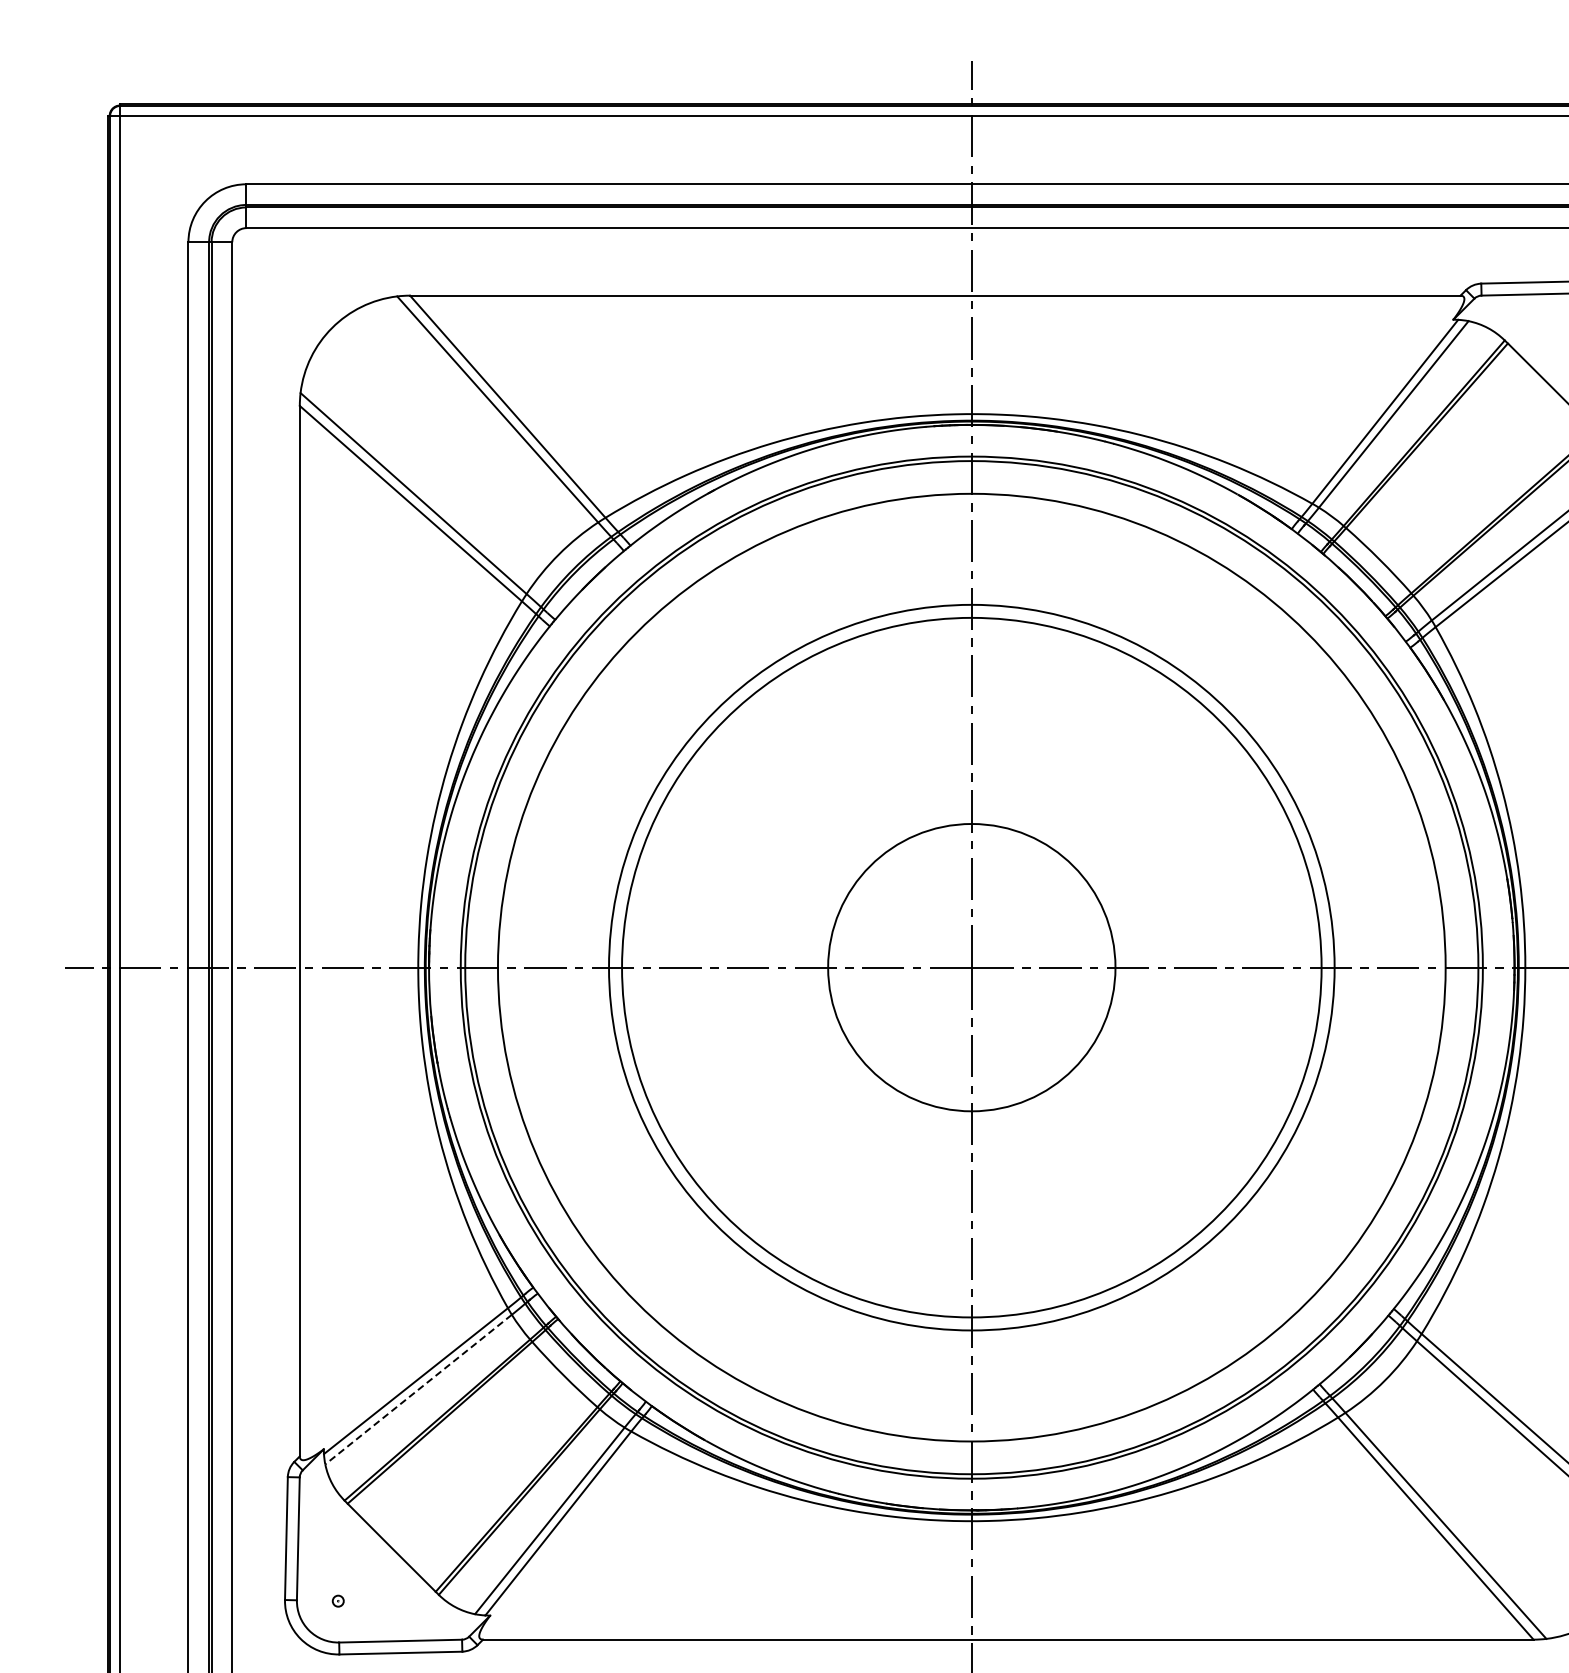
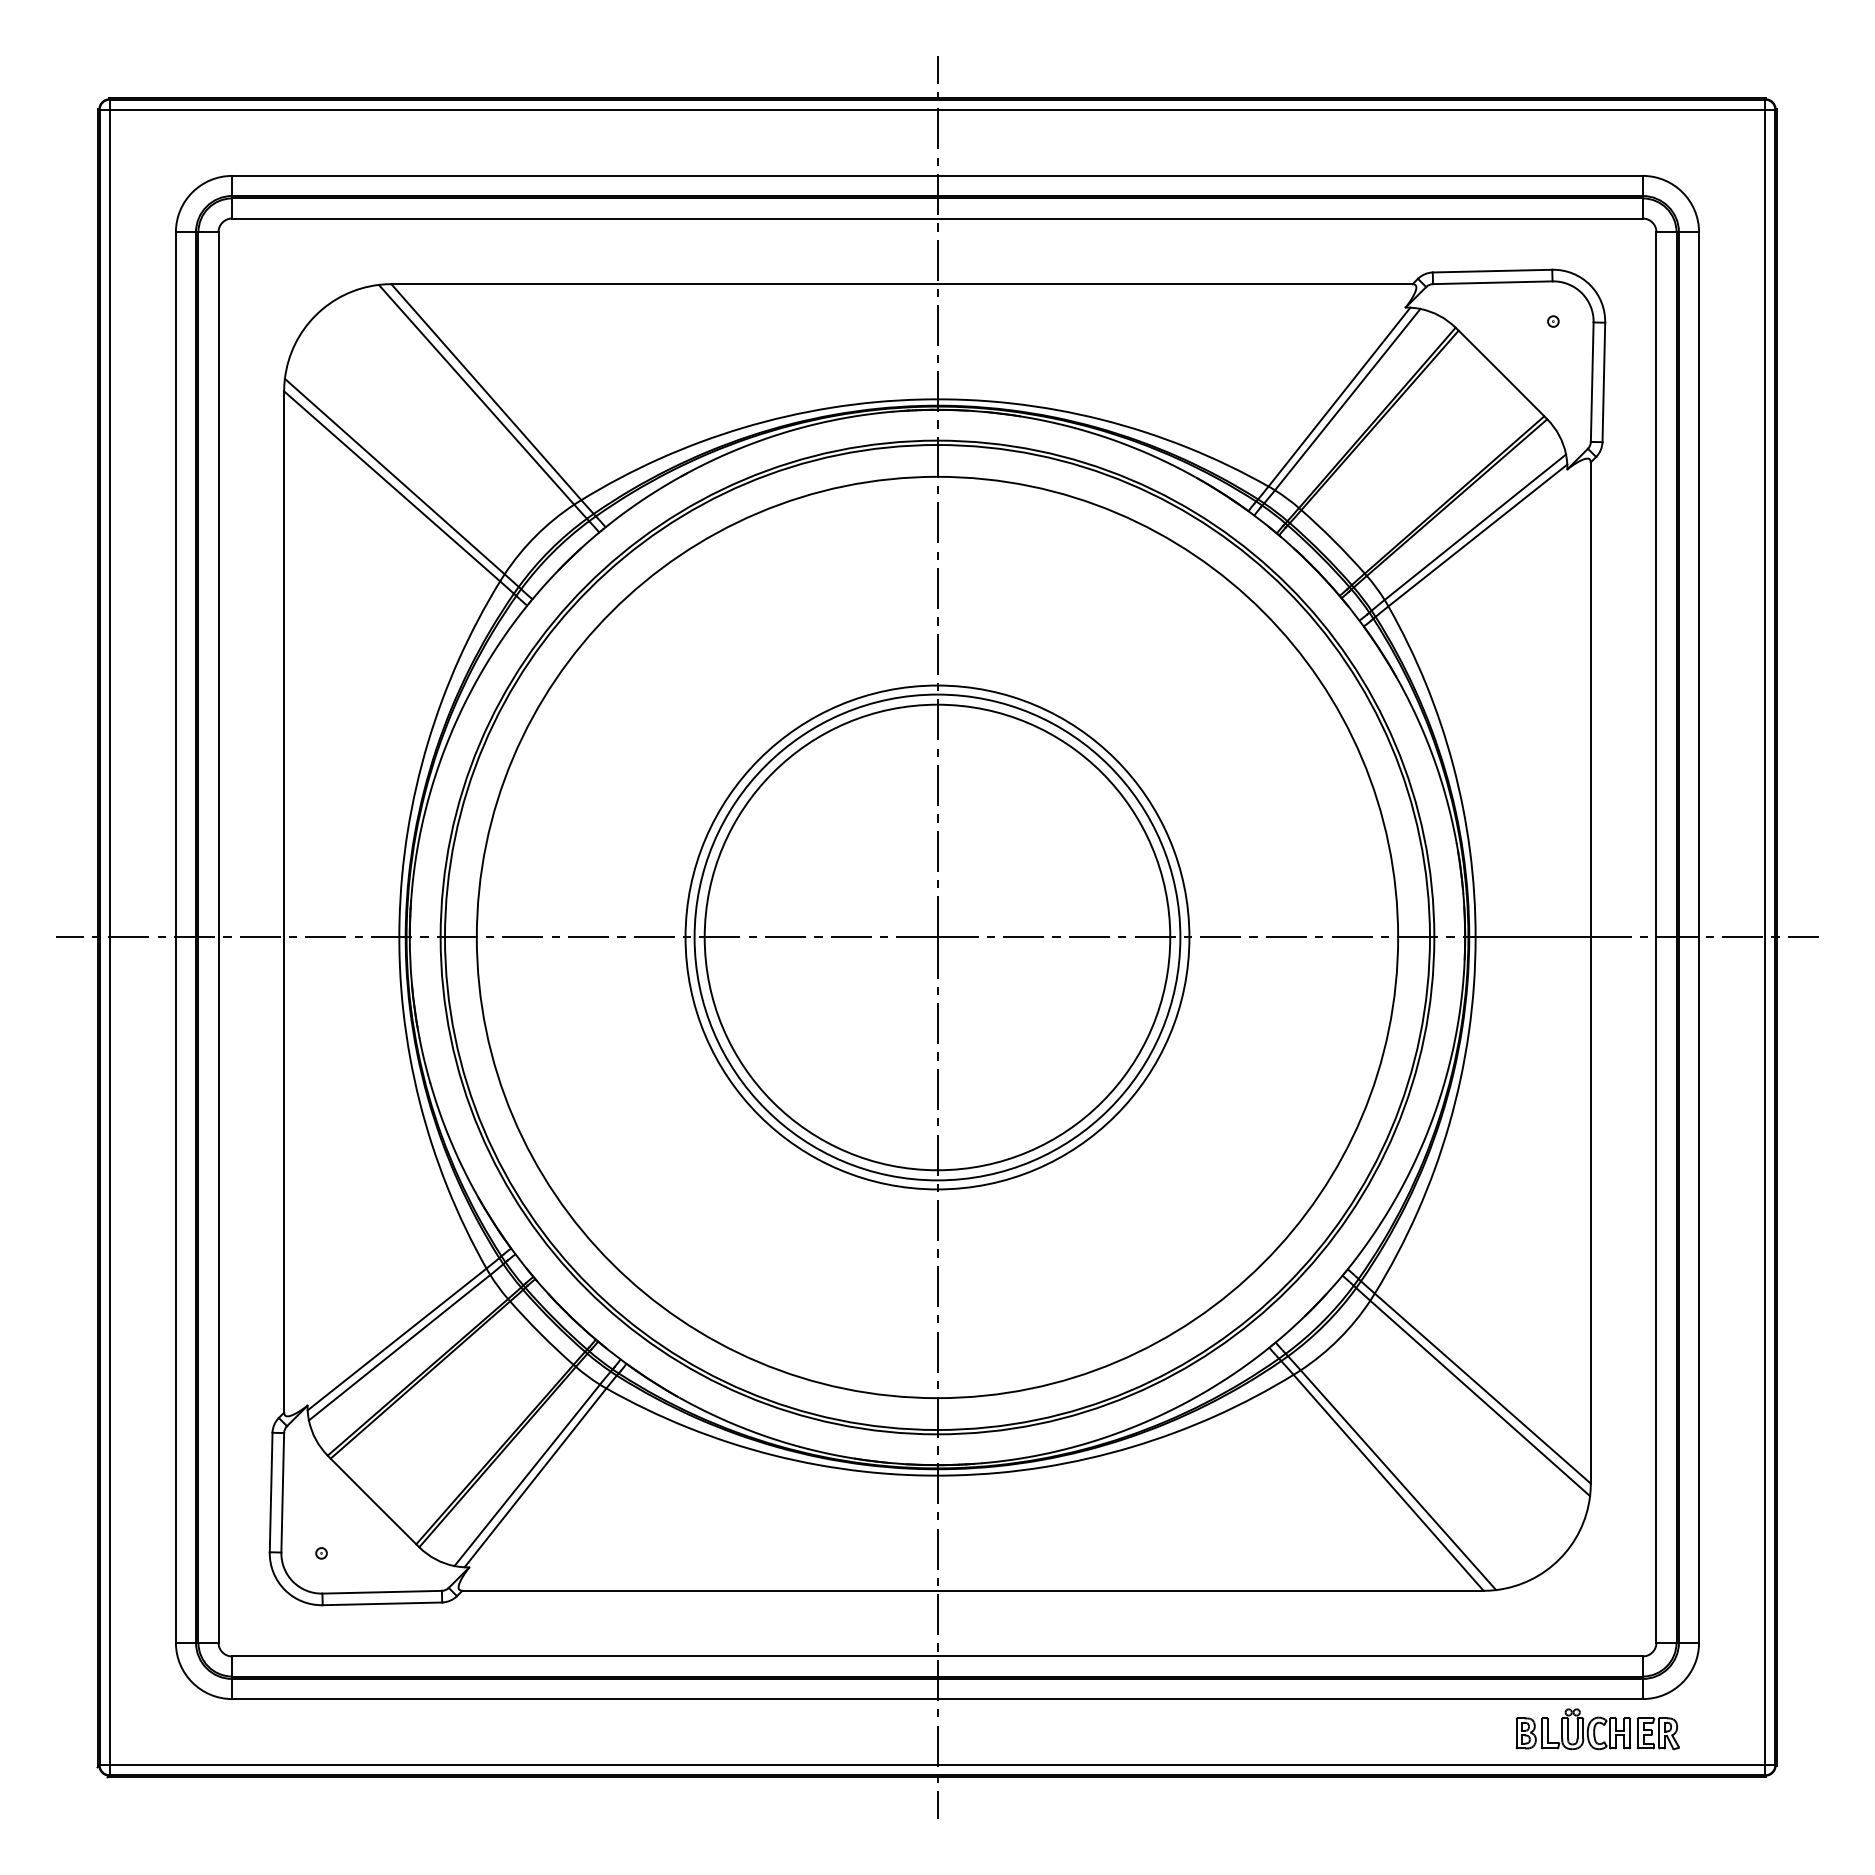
circle: (971, 967) -> (937, 937), size x0.71
circle: (971, 967) -> (937, 937), size x0.71
circle: (971, 967) -> (937, 937), size x1.67
line: (418, 1390) -> (399, 1348), dashed -> solid

